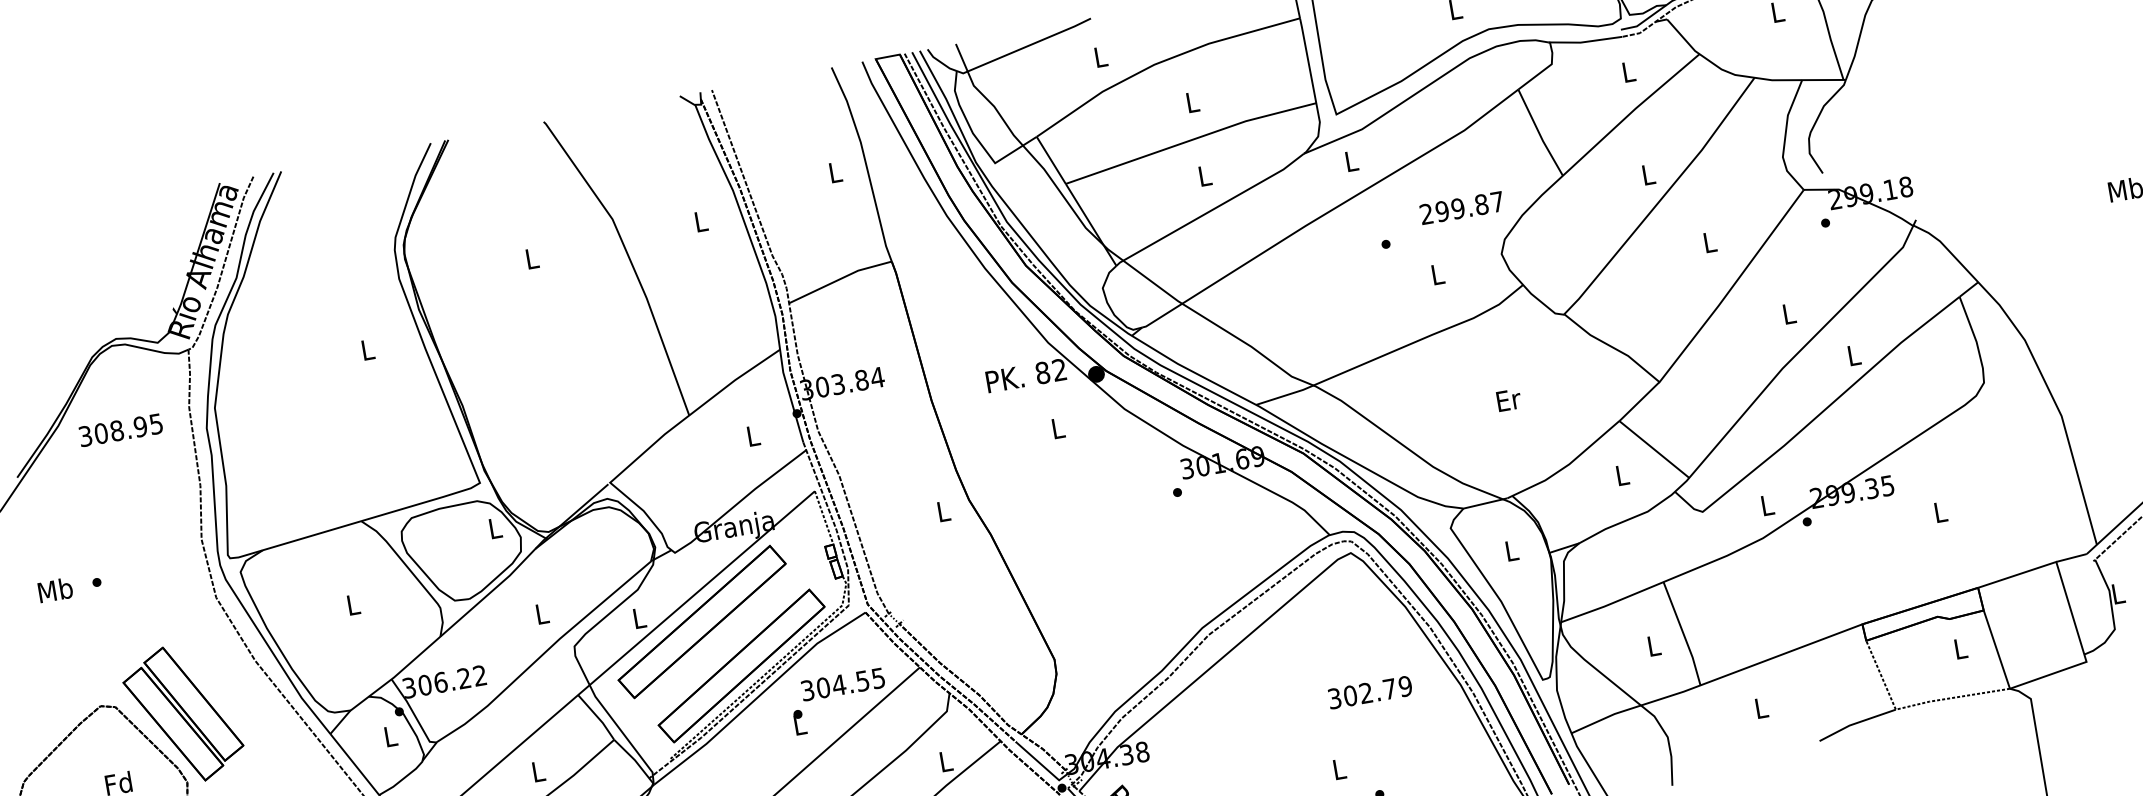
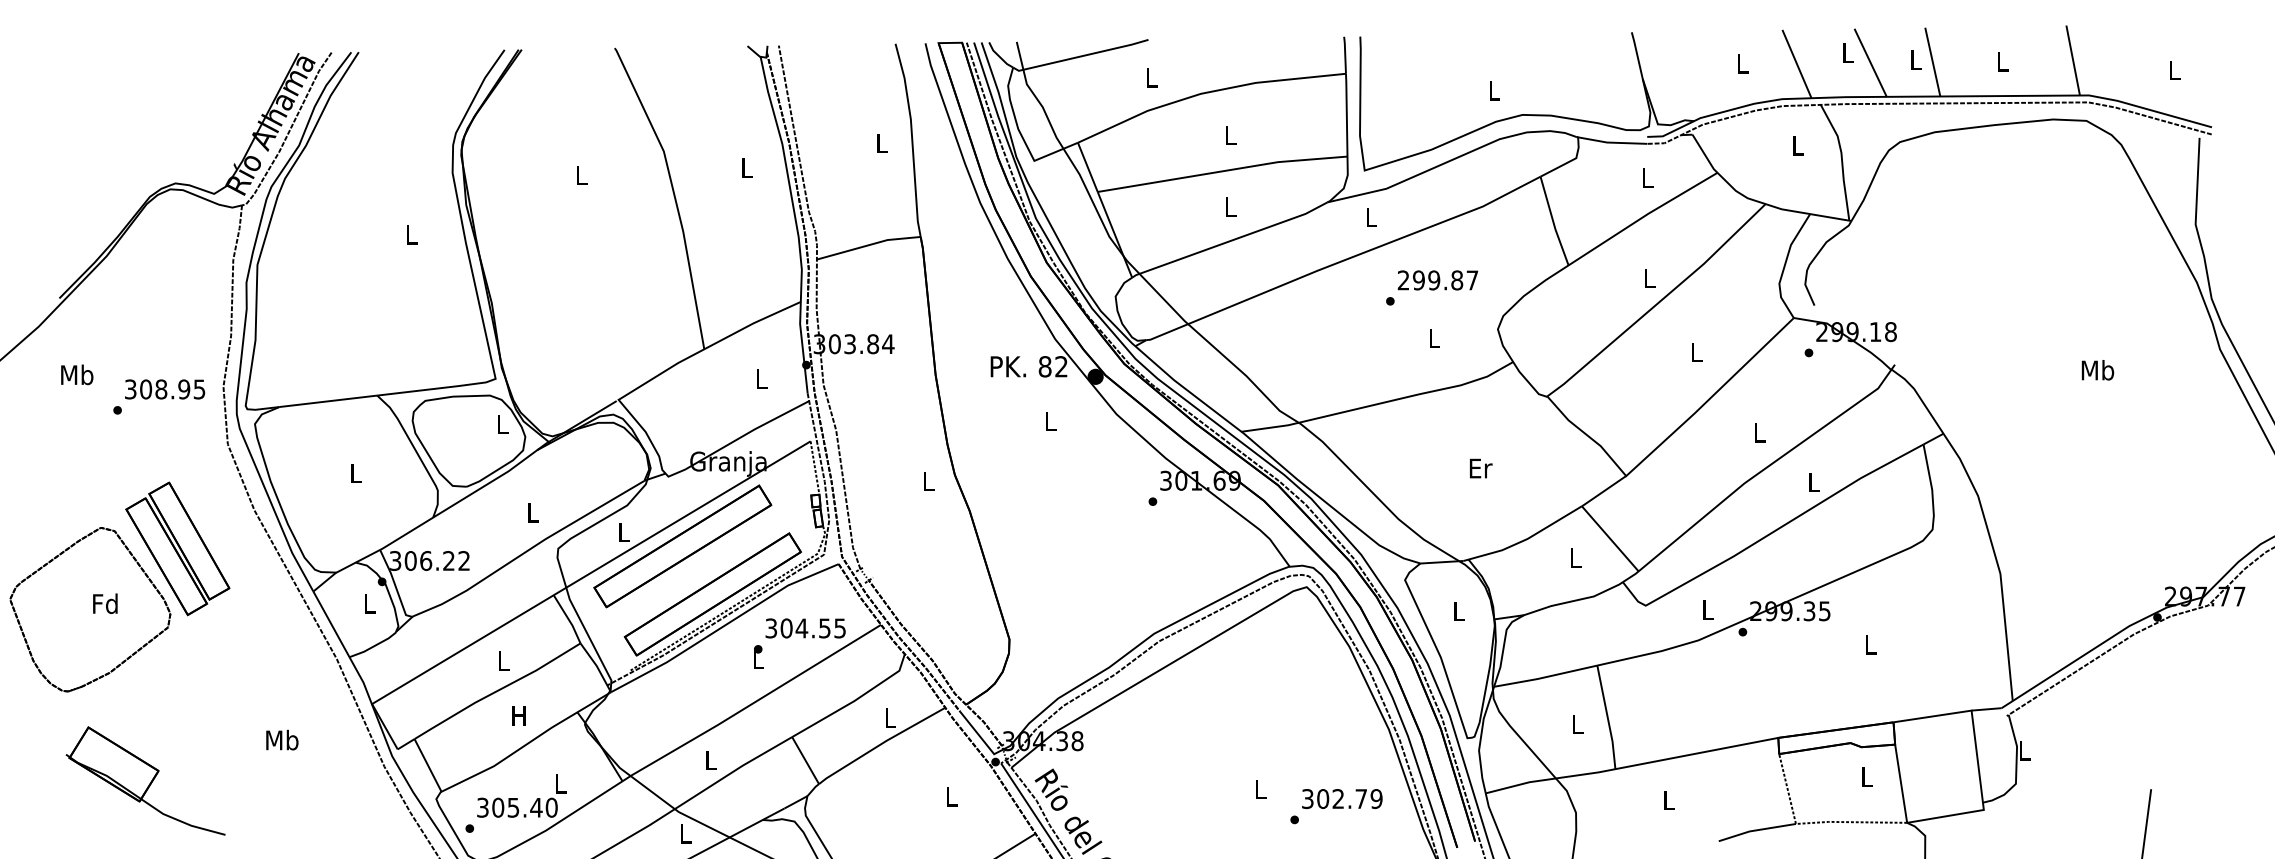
text: (1461, 208) -> (1437, 280), moved
text: (121, 430) -> (165, 389), moved
text: (55, 589) -> (77, 374), moved
text: (1370, 692) -> (1342, 799), moved

